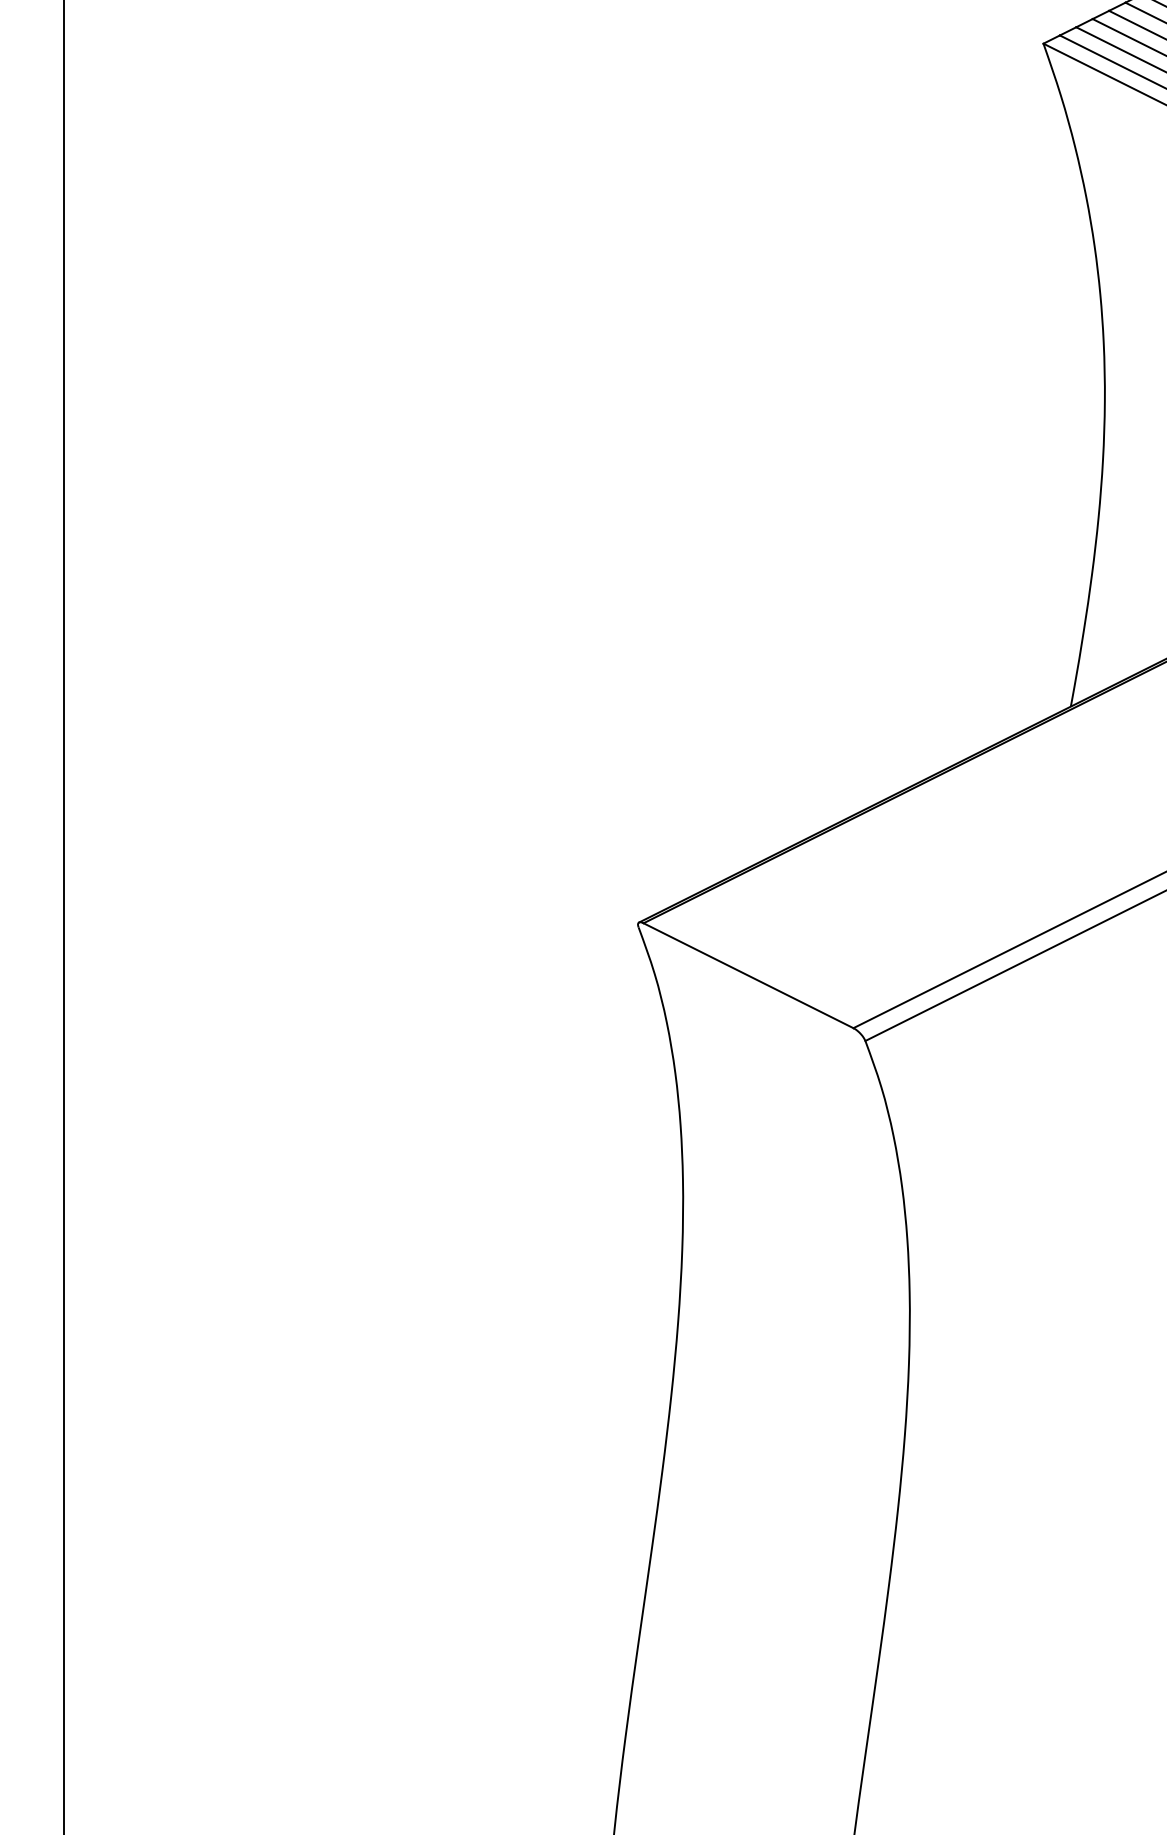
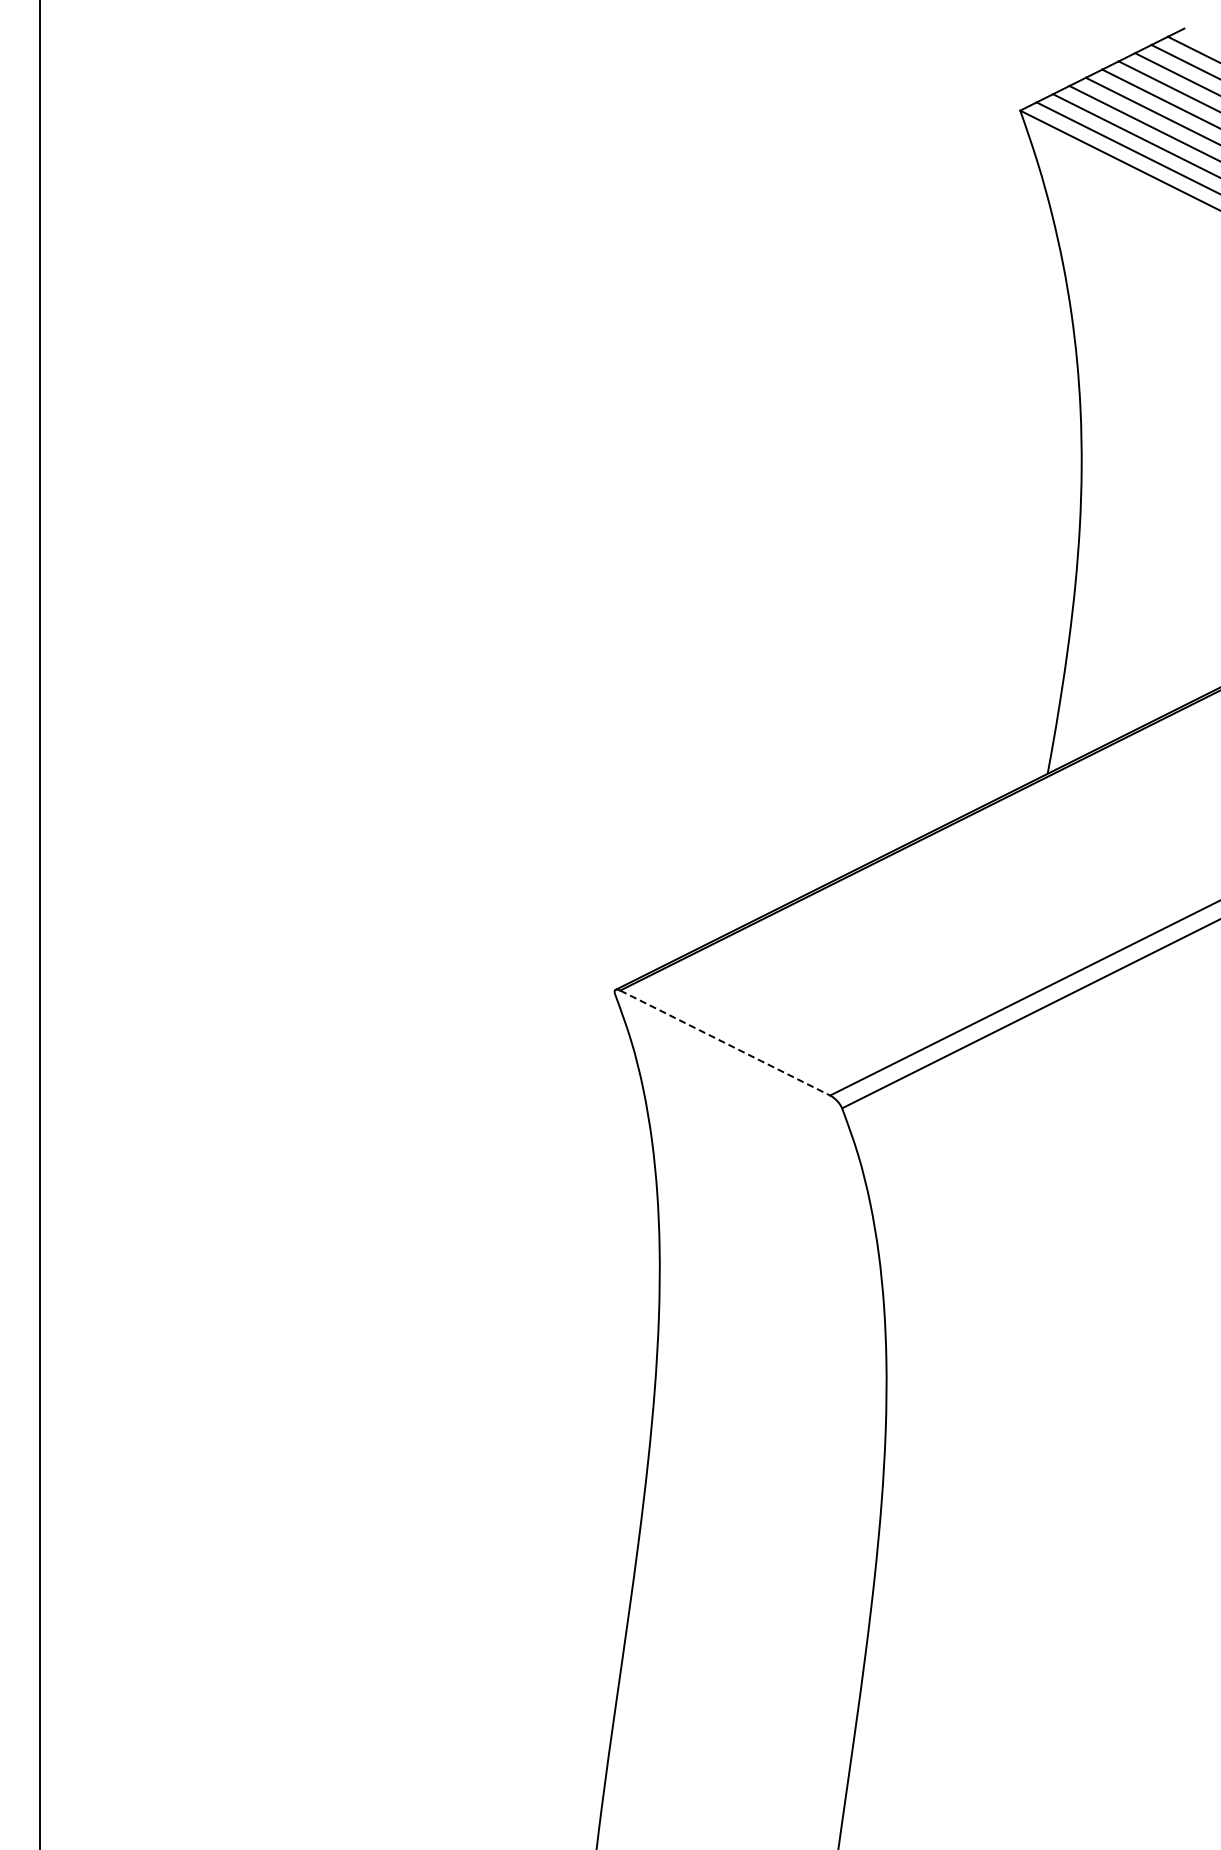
line: (748, 976) -> (725, 1043), solid -> dashed

